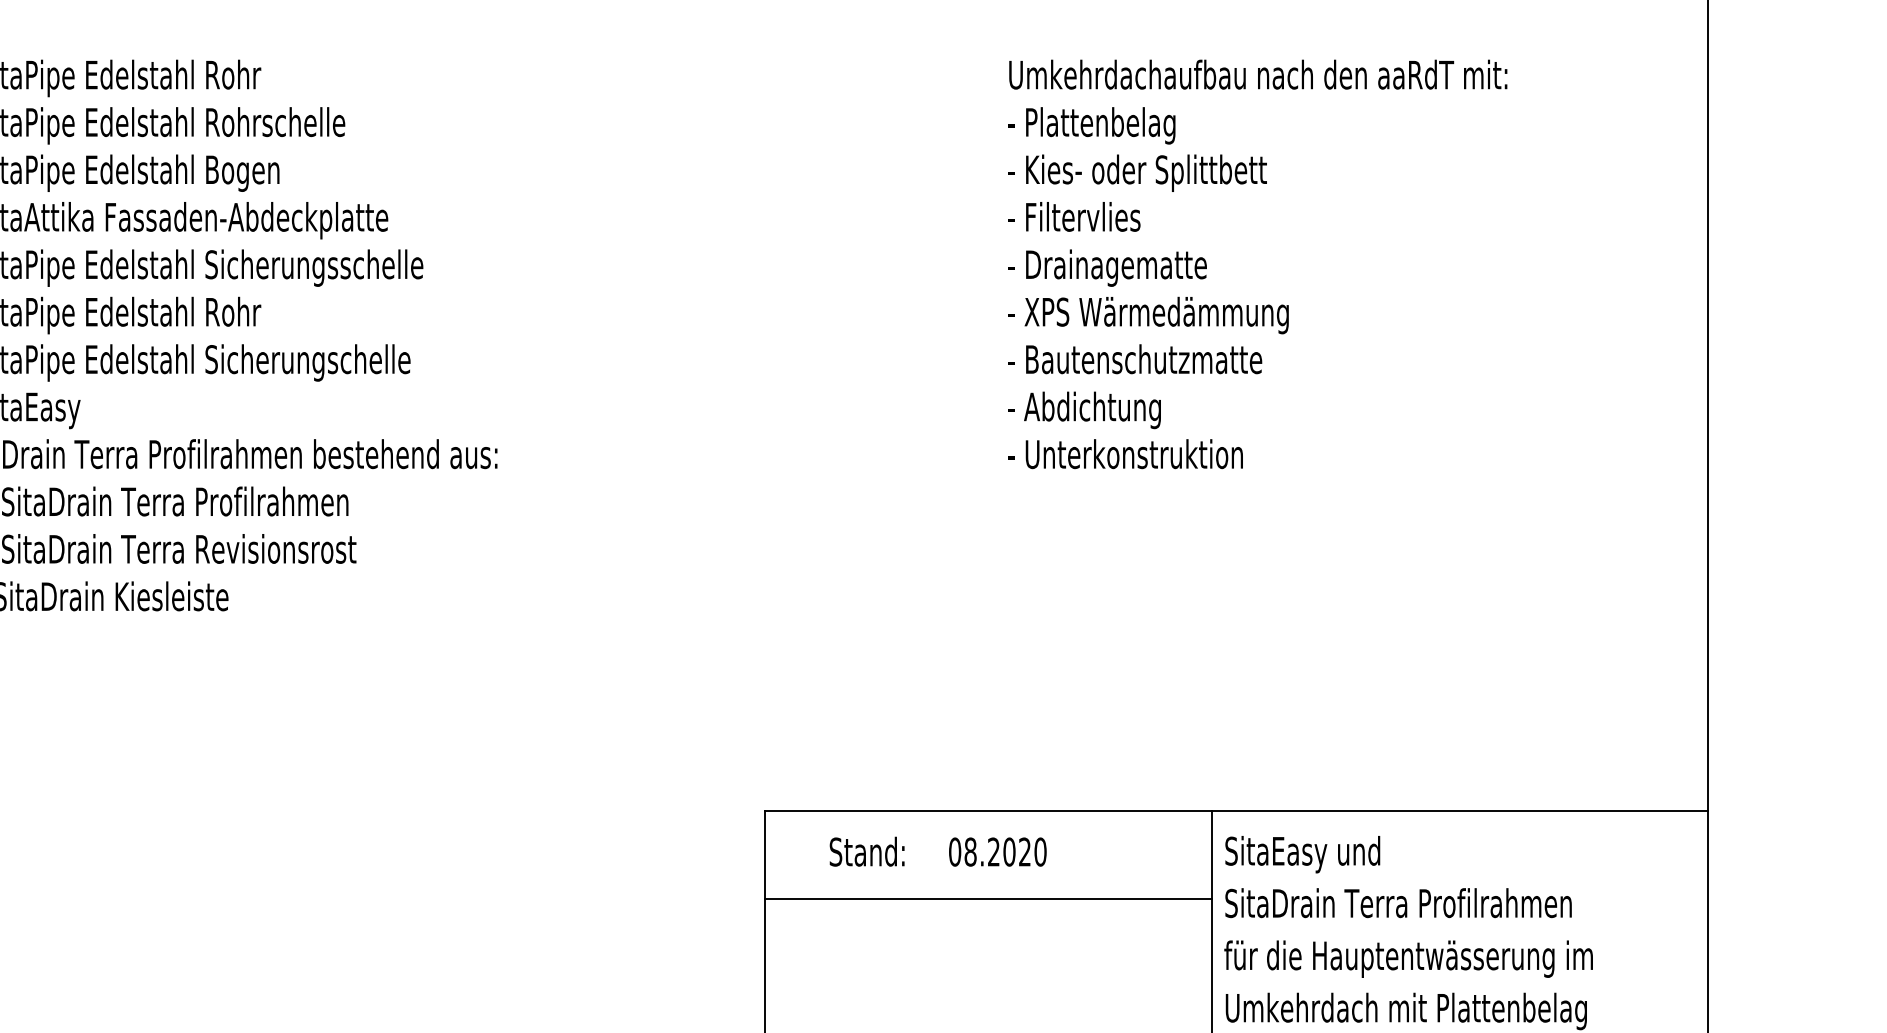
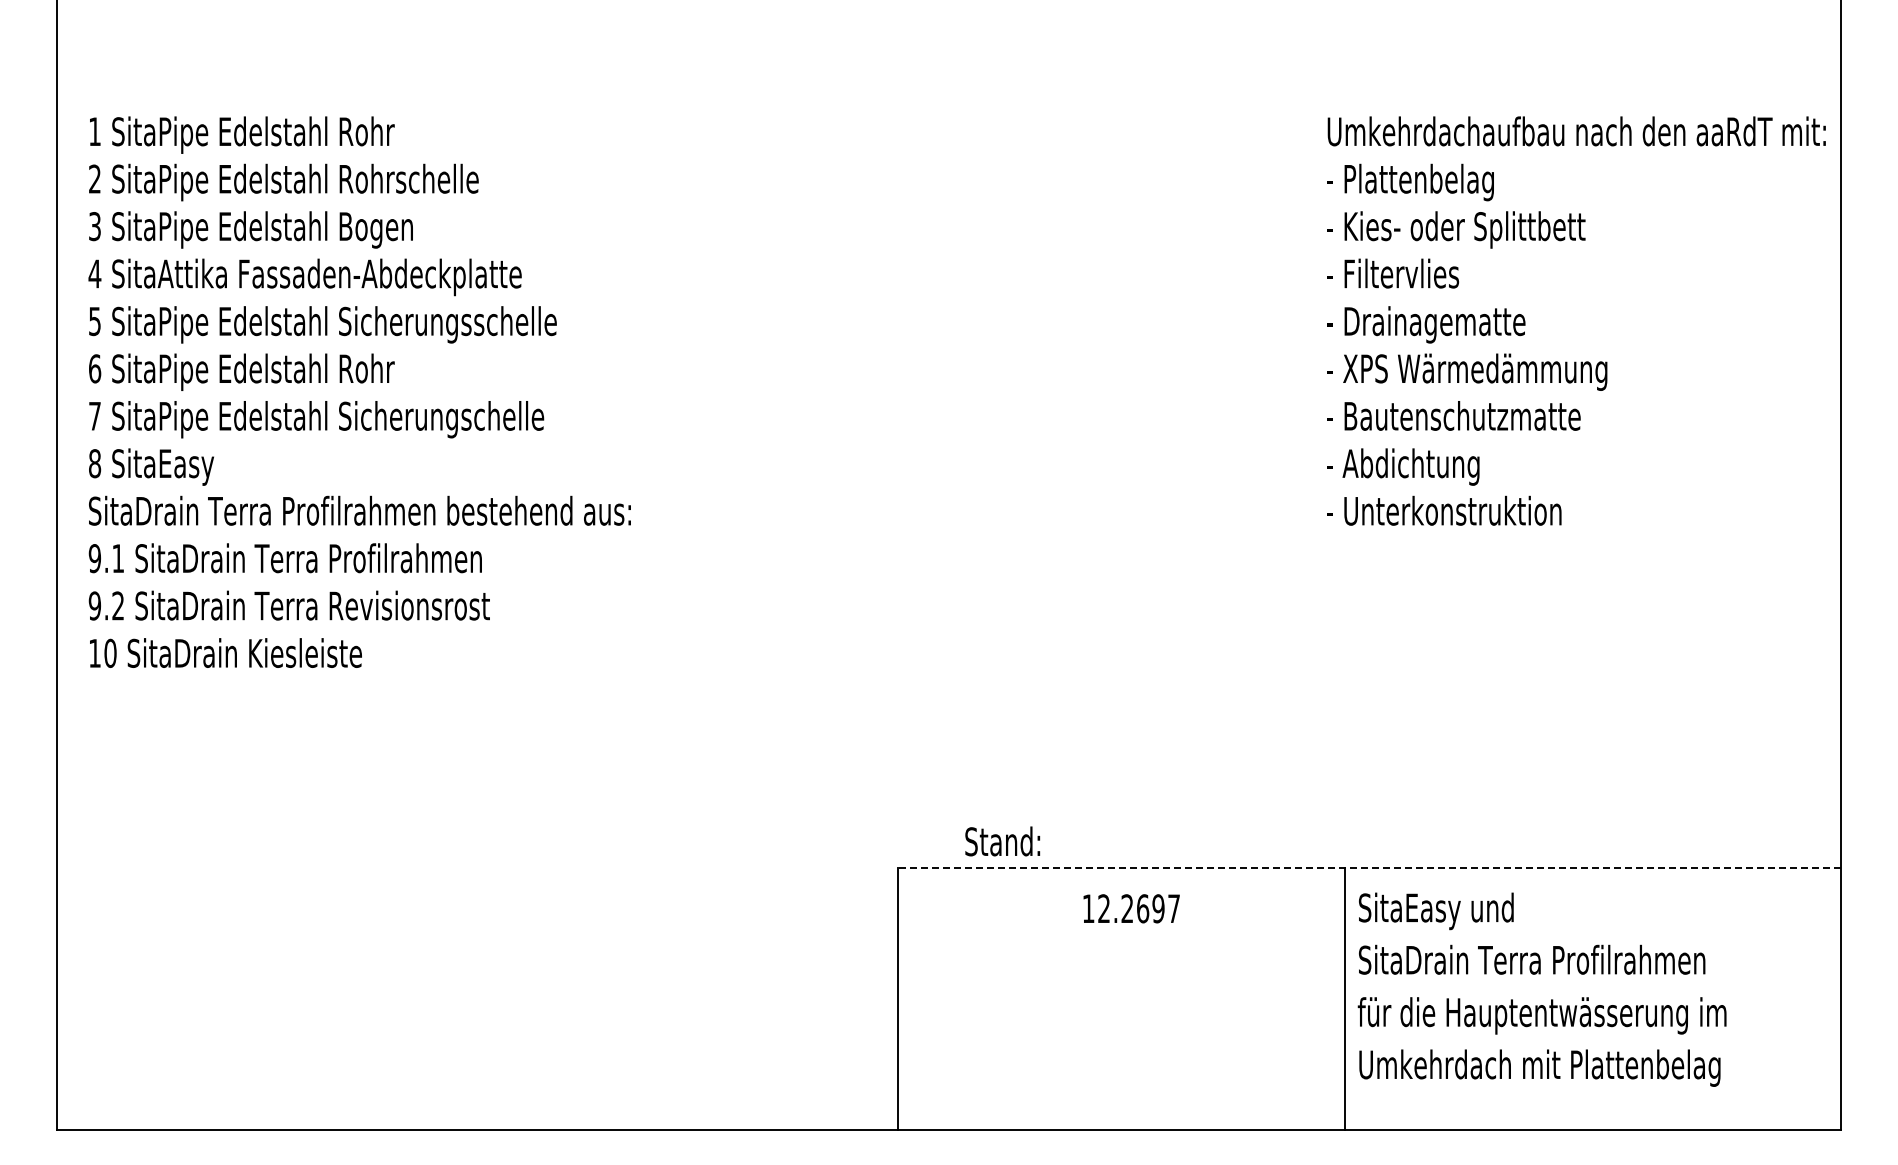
text: (1257, 263) -> (1576, 320), moved
line: (1235, 810) -> (1369, 867), solid -> dashed
text: (866, 851) -> (1002, 841), moved
text: (997, 851) -> (1131, 908), 08.2020 -> 12.2697
line: (987, 898) -> (1121, 955), removed

